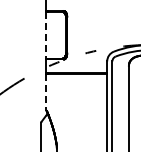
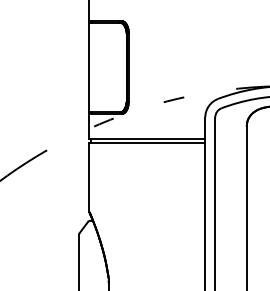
line: (46, 35) -> (89, 67), dashed -> solid
line: (46, 93) -> (89, 178), dashed -> solid

